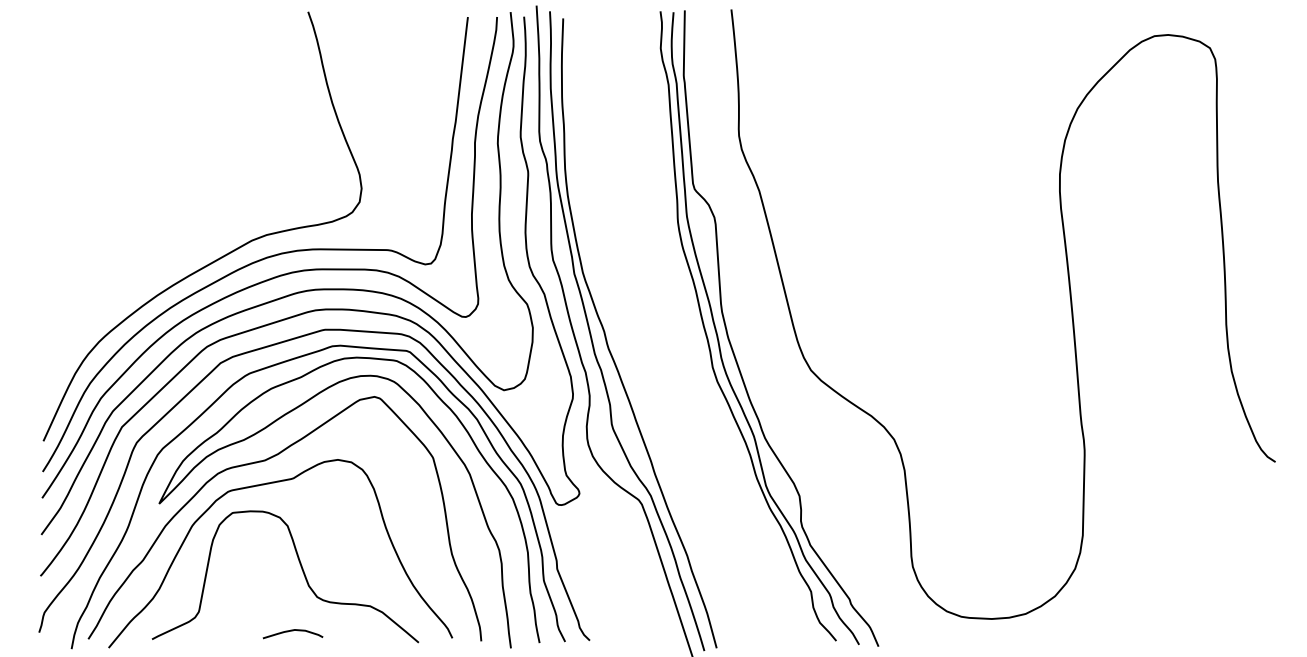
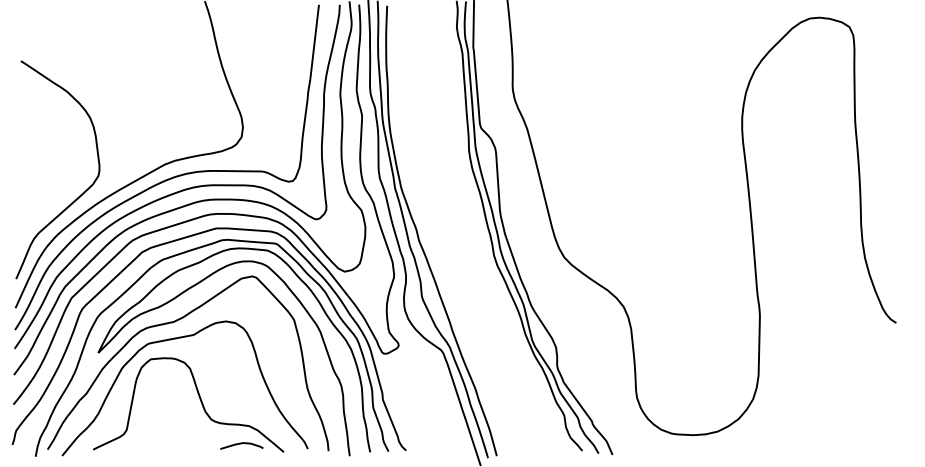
curve: (132, 284) -> (79, 196), added
curve: (292, 631) -> (241, 444), moved

